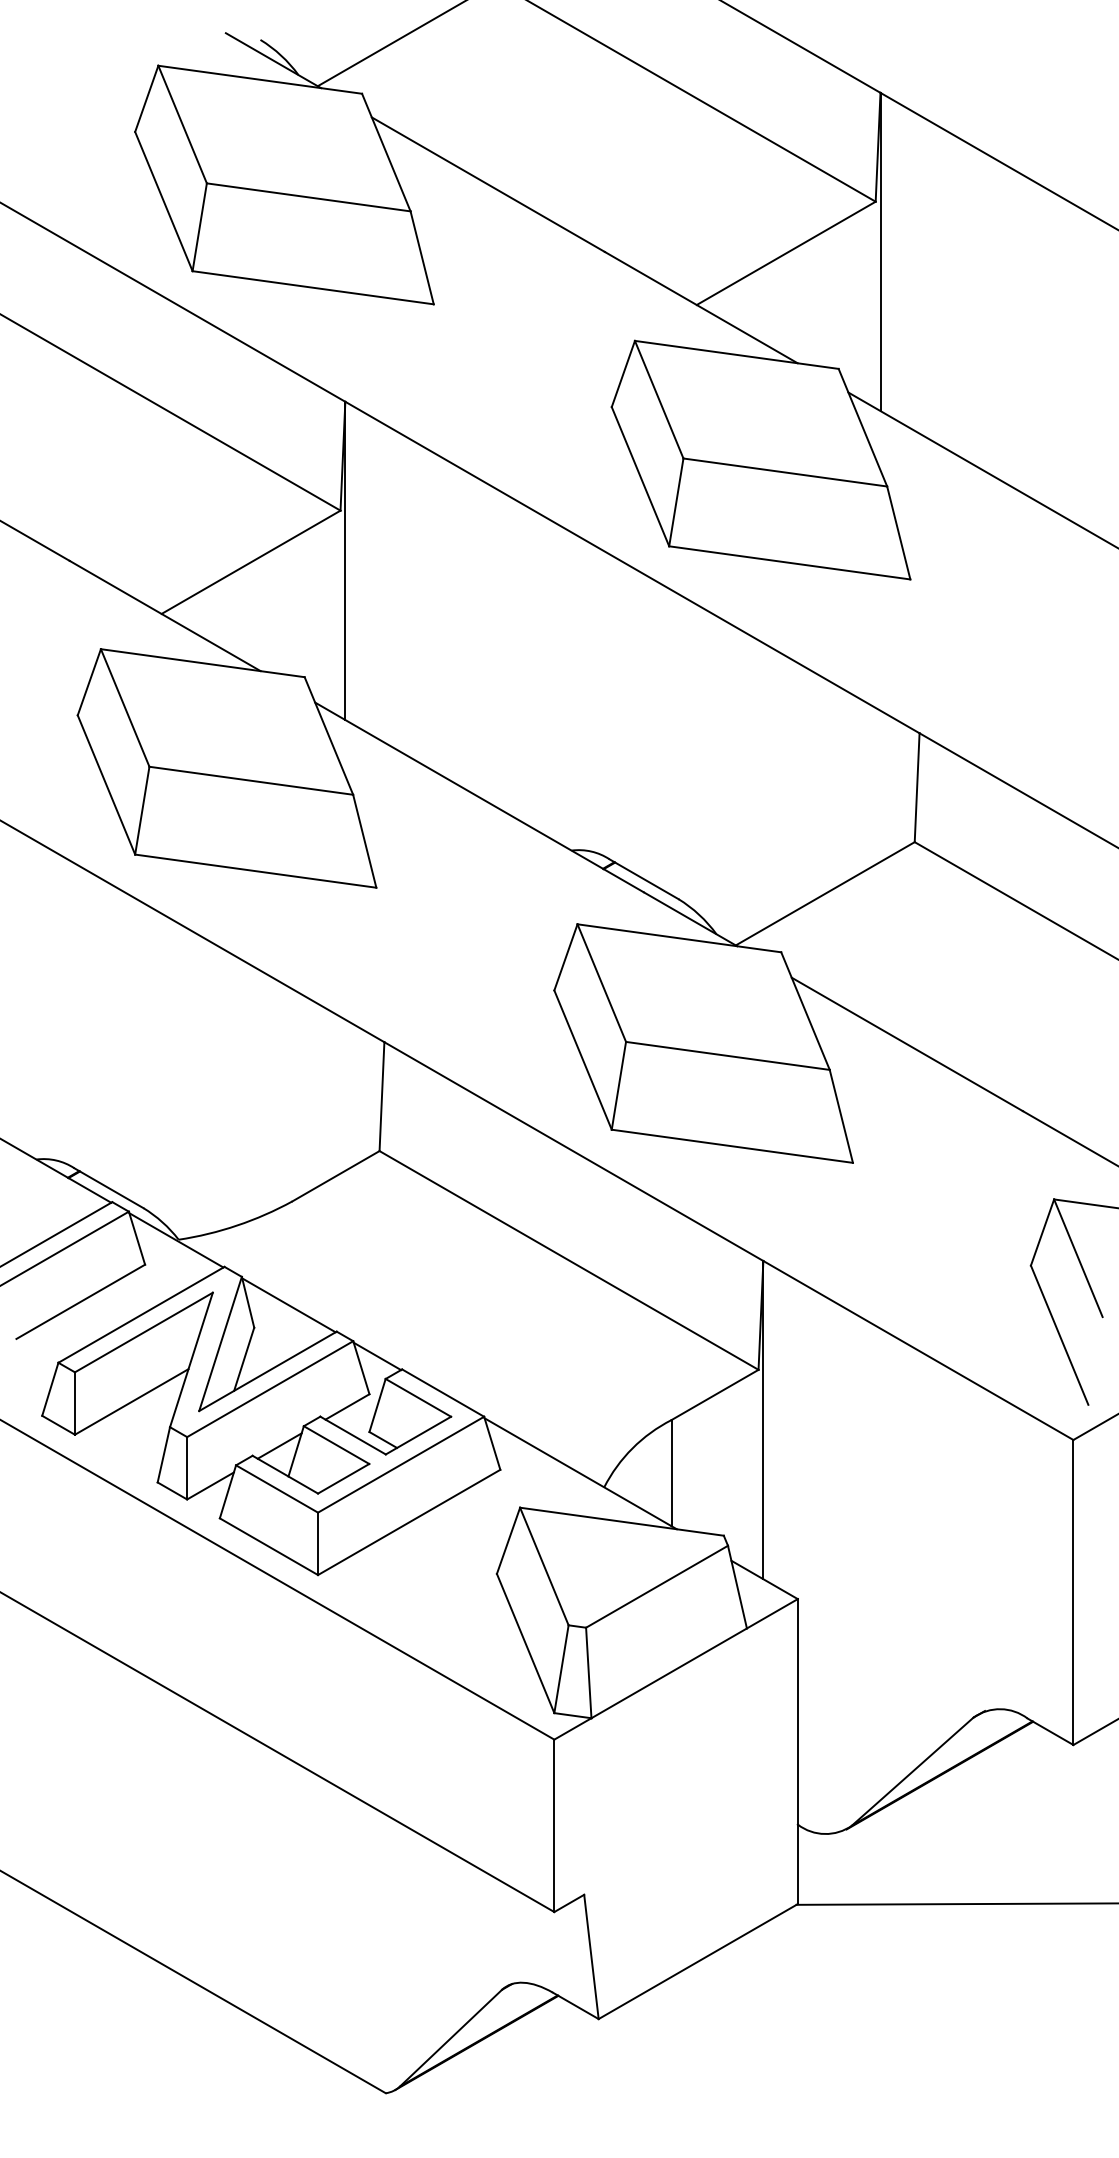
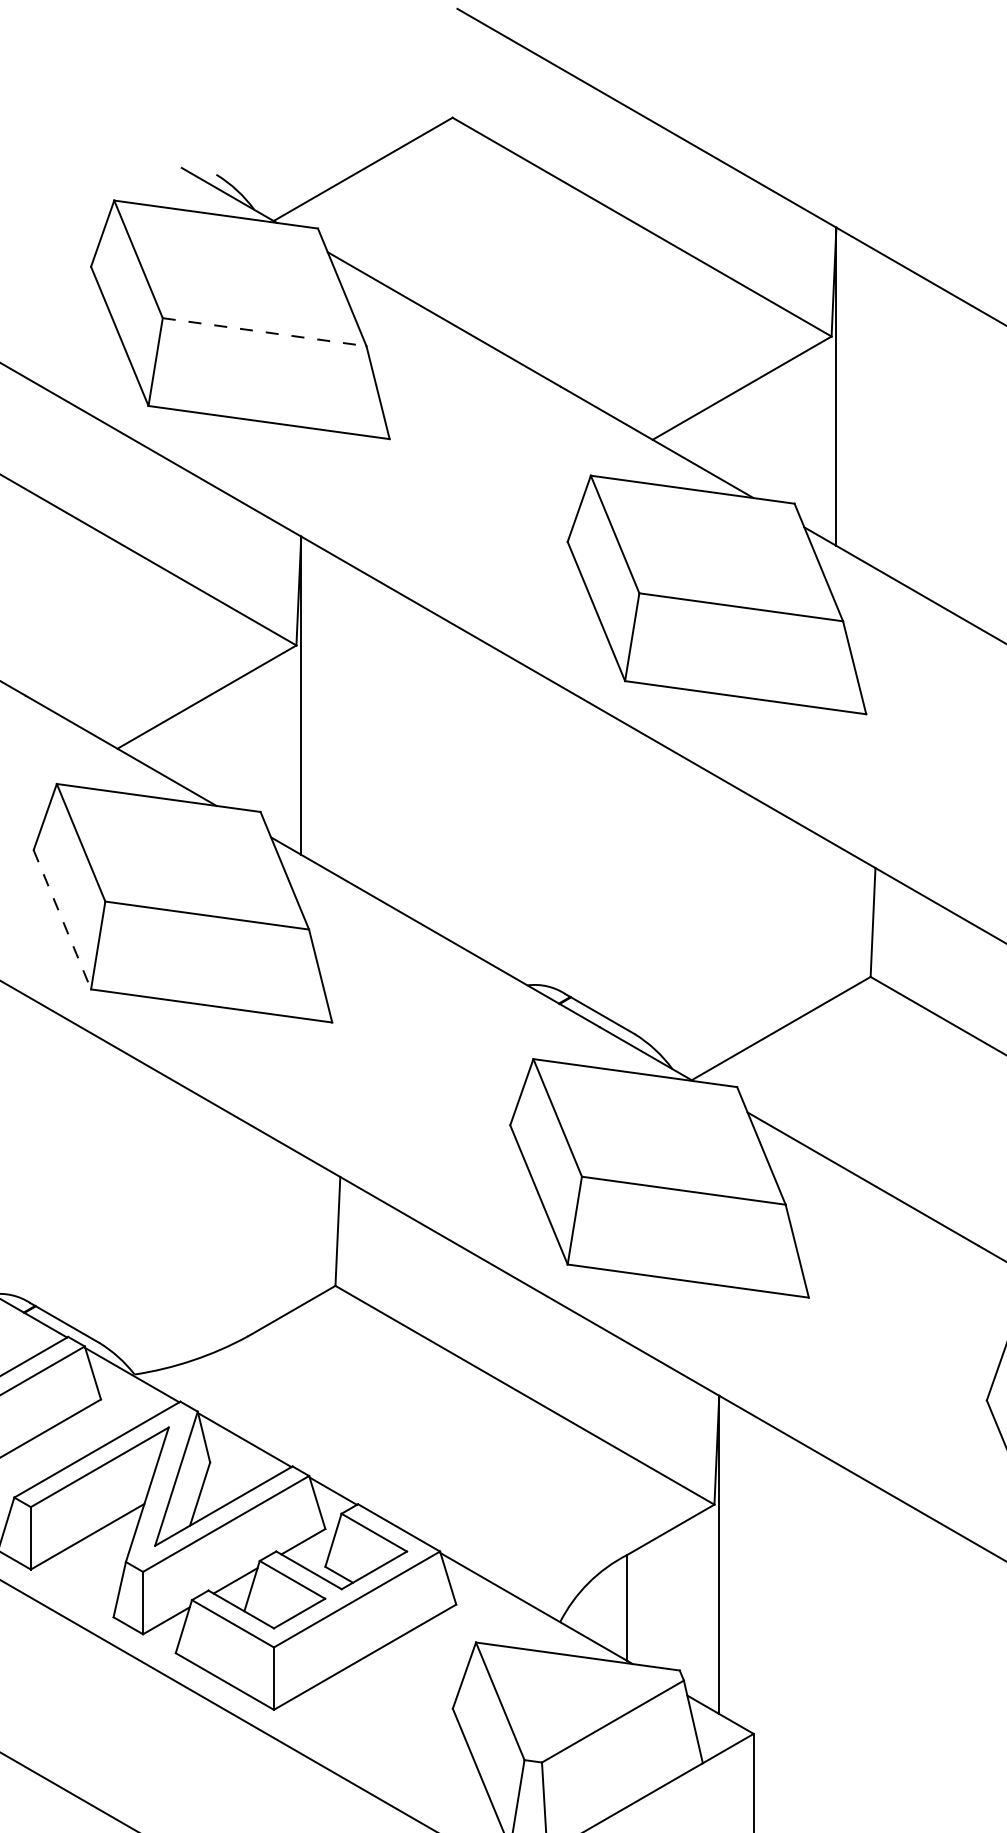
line: (308, 197) -> (264, 332), solid -> dashed
line: (106, 785) -> (62, 920), solid -> dashed

